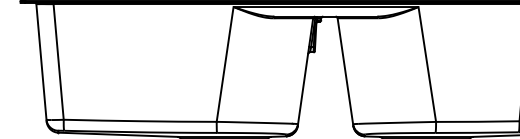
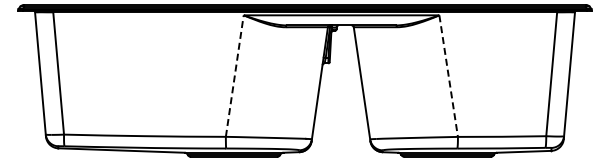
line: (224, 63) -> (234, 75), solid -> dashed
line: (427, 64) -> (448, 76), solid -> dashed

